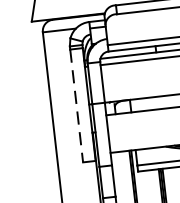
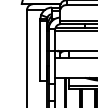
line: (77, 106) -> (40, 51), dashed -> solid

